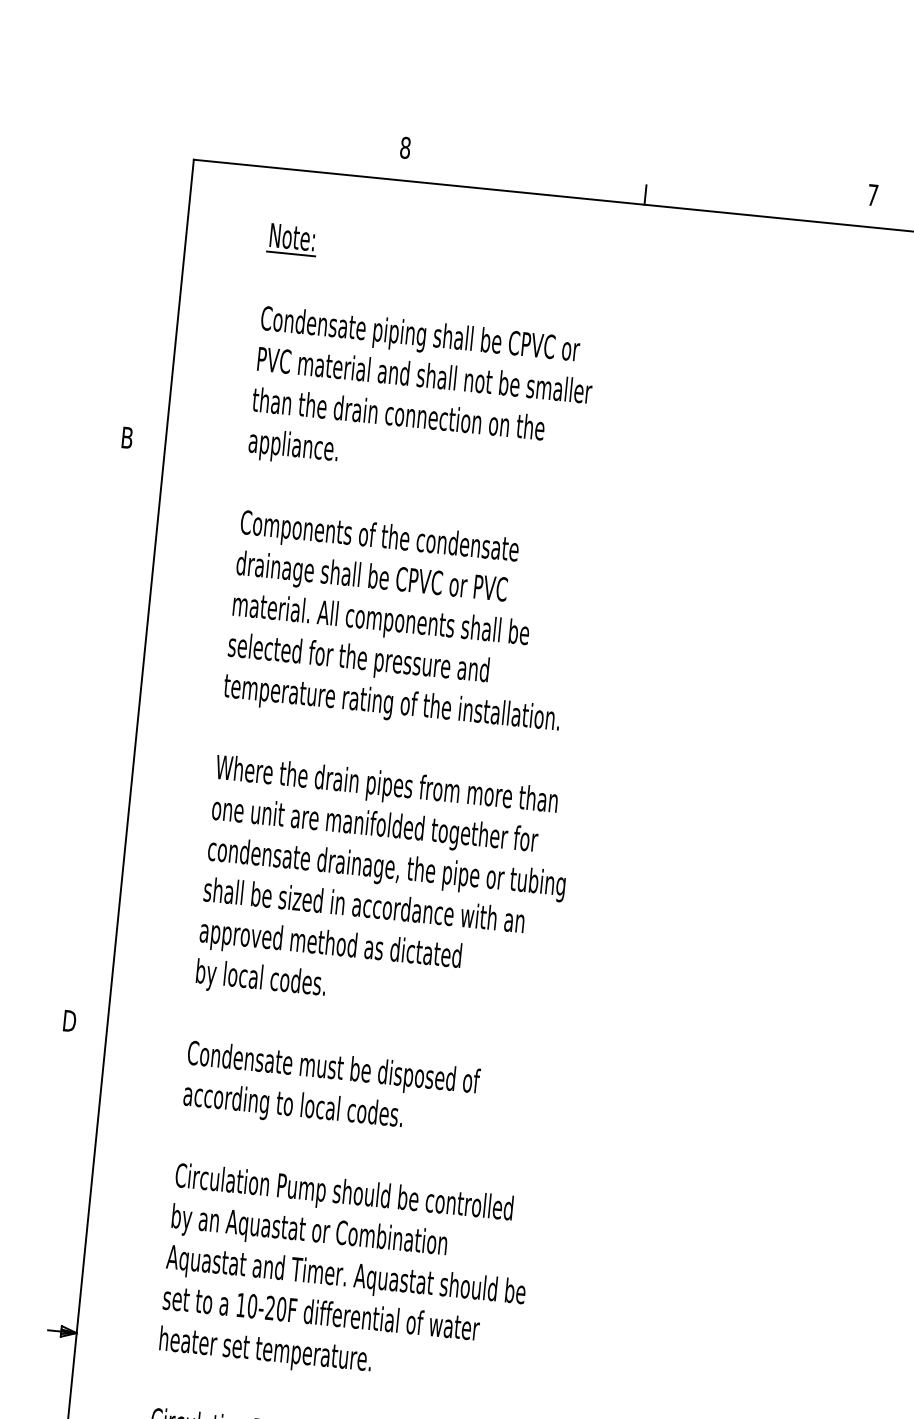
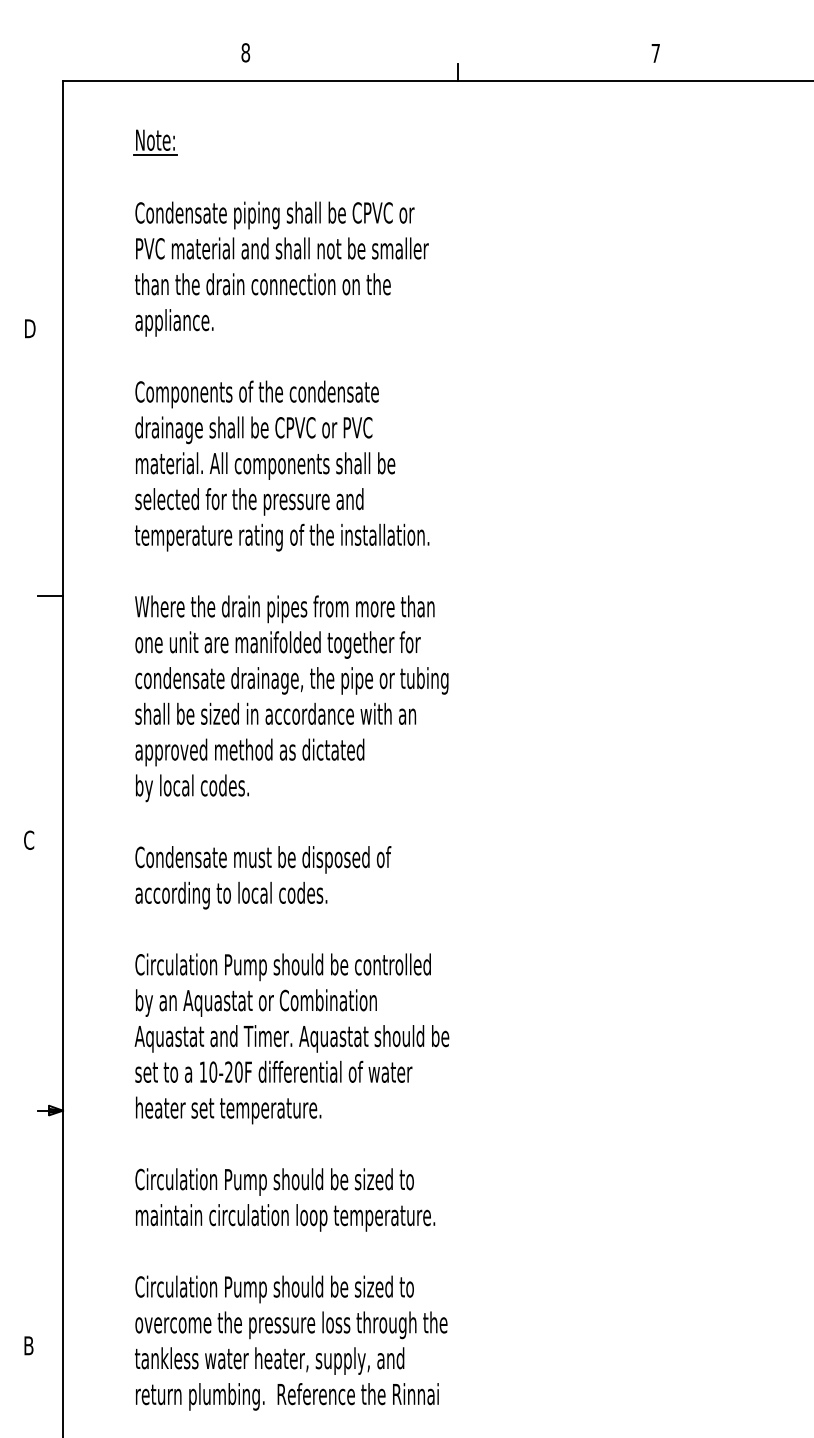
text: (128, 437) -> (30, 328), B -> D
line: (119, 745) -> (49, 596), added
text: (69, 1020) -> (29, 839), D -> C

